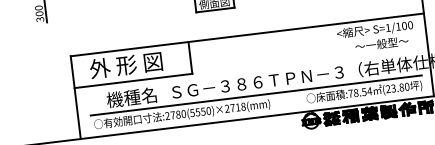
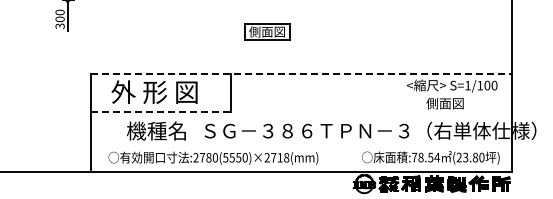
line: (247, 34) -> (301, 73), solid -> dashed
text: (381, 44) -> (457, 103), ～一般型～ -> 側面図
line: (133, 80) -> (161, 111), solid -> dashed
line: (255, 95) -> (302, 146), removed

